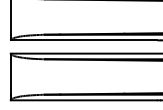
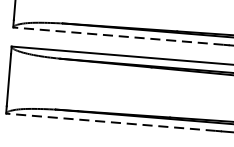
line: (83, 40) -> (117, 36), solid -> dashed
line: (83, 100) -> (110, 122), solid -> dashed

